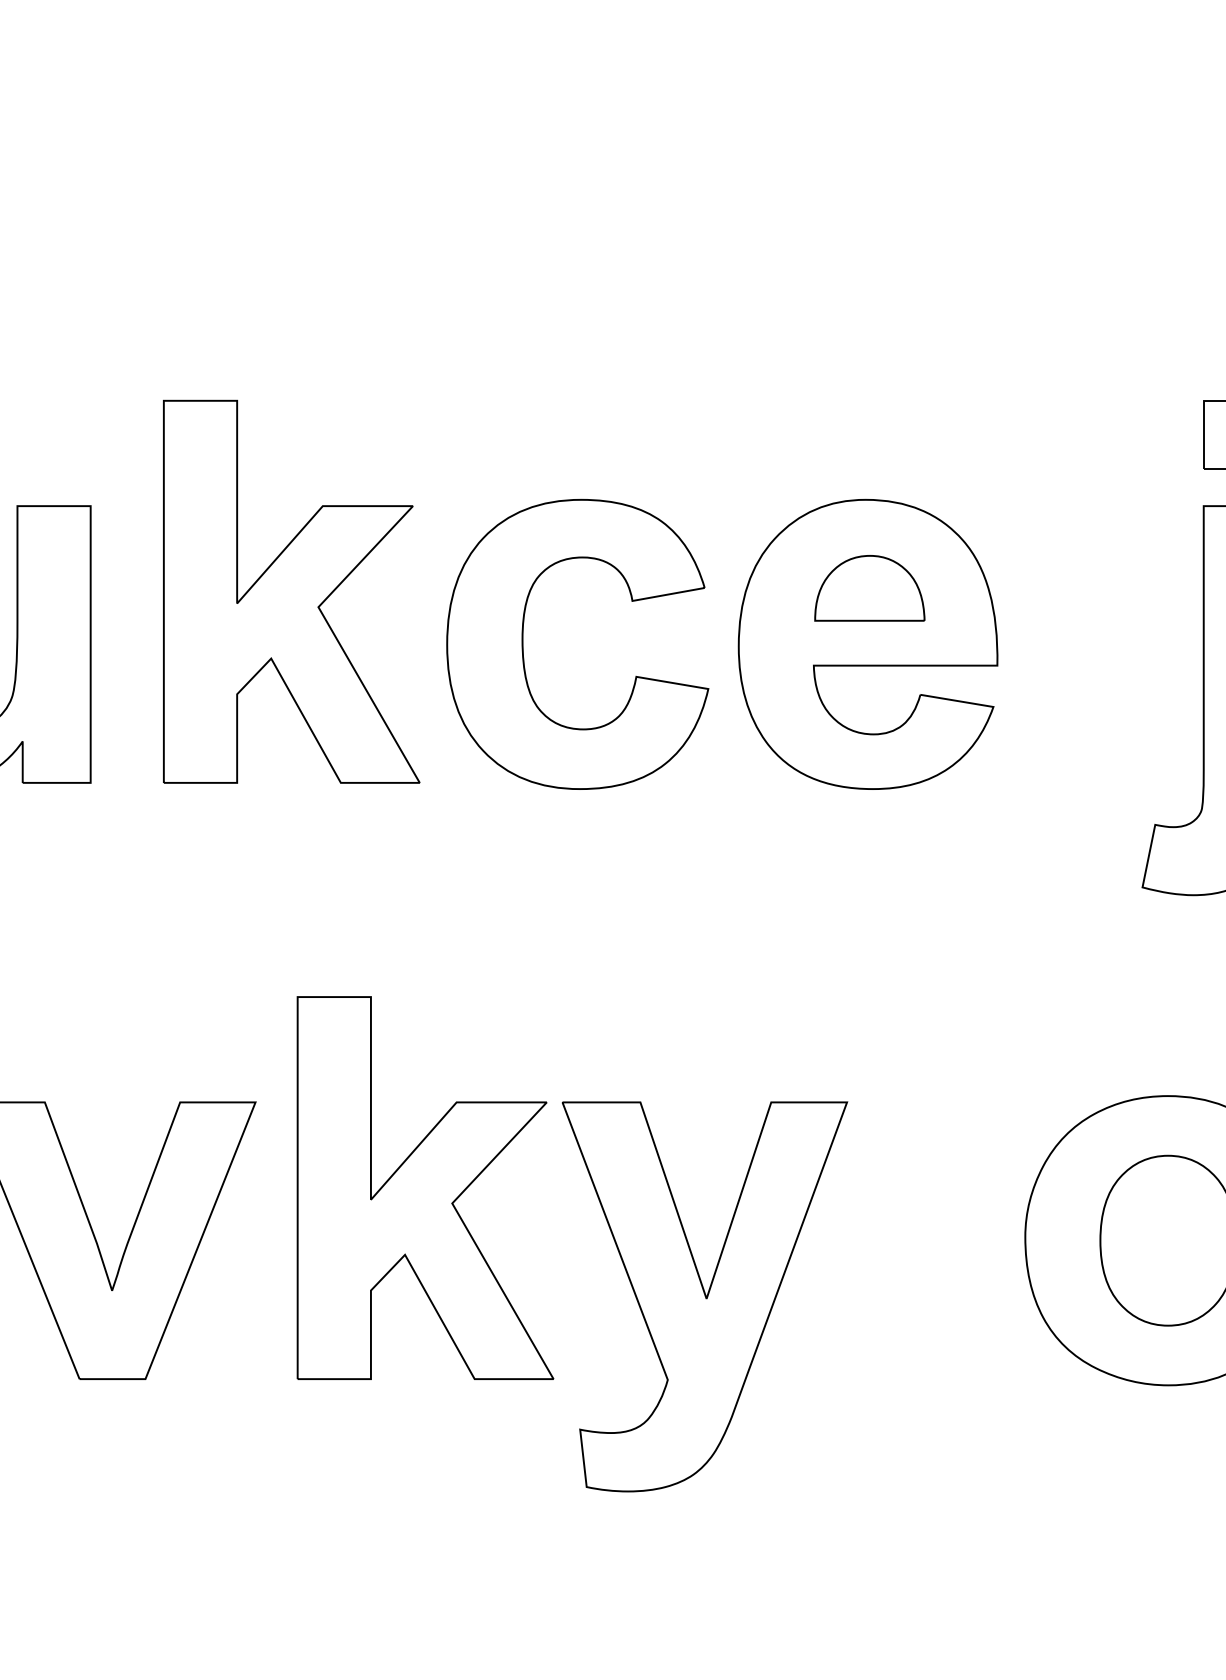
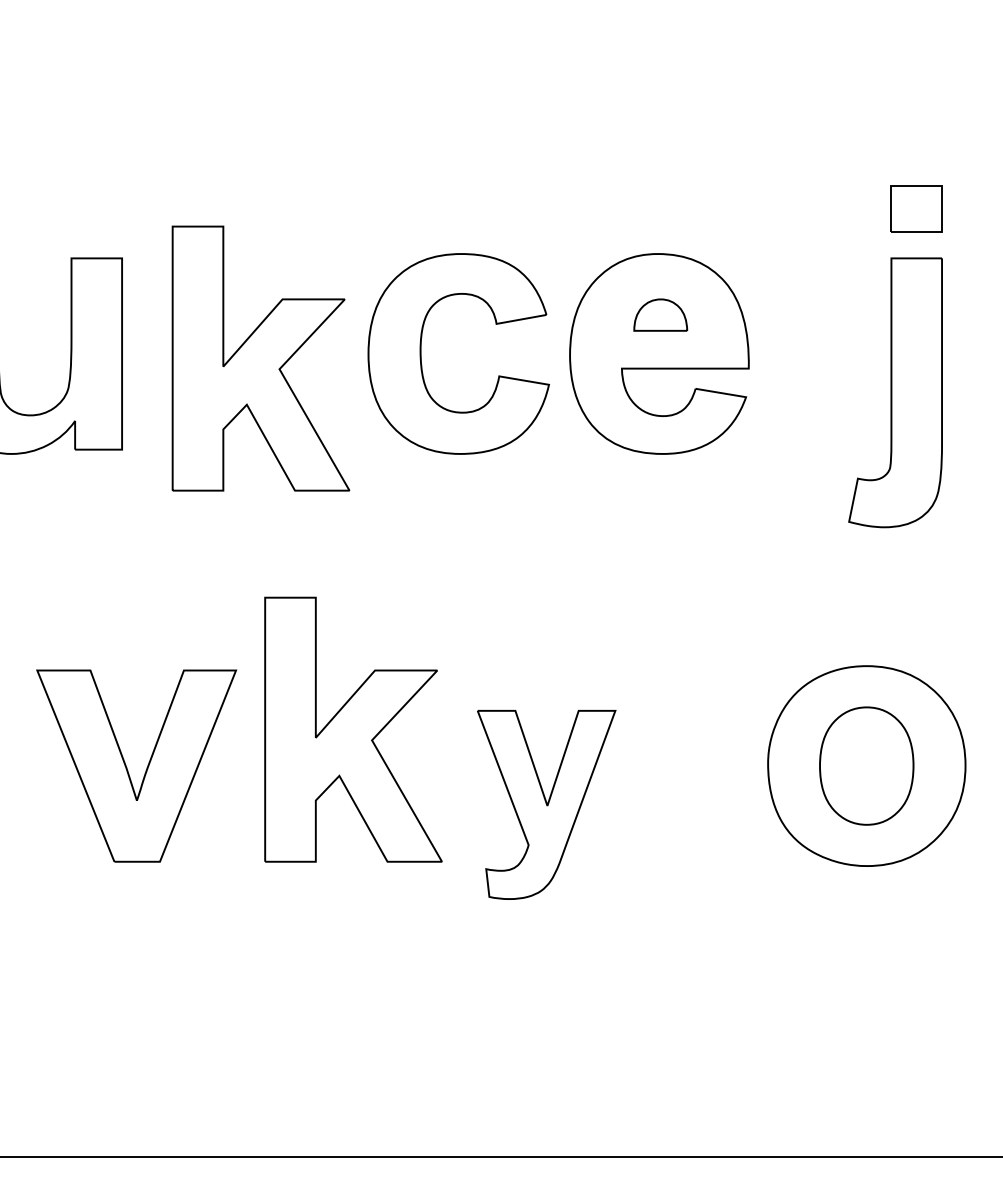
part: (869, 587) -> (660, 314), size x0.7
part: (290, 591) -> (260, 358), moved
part: (704, 1296) -> (546, 804), size x0.7

